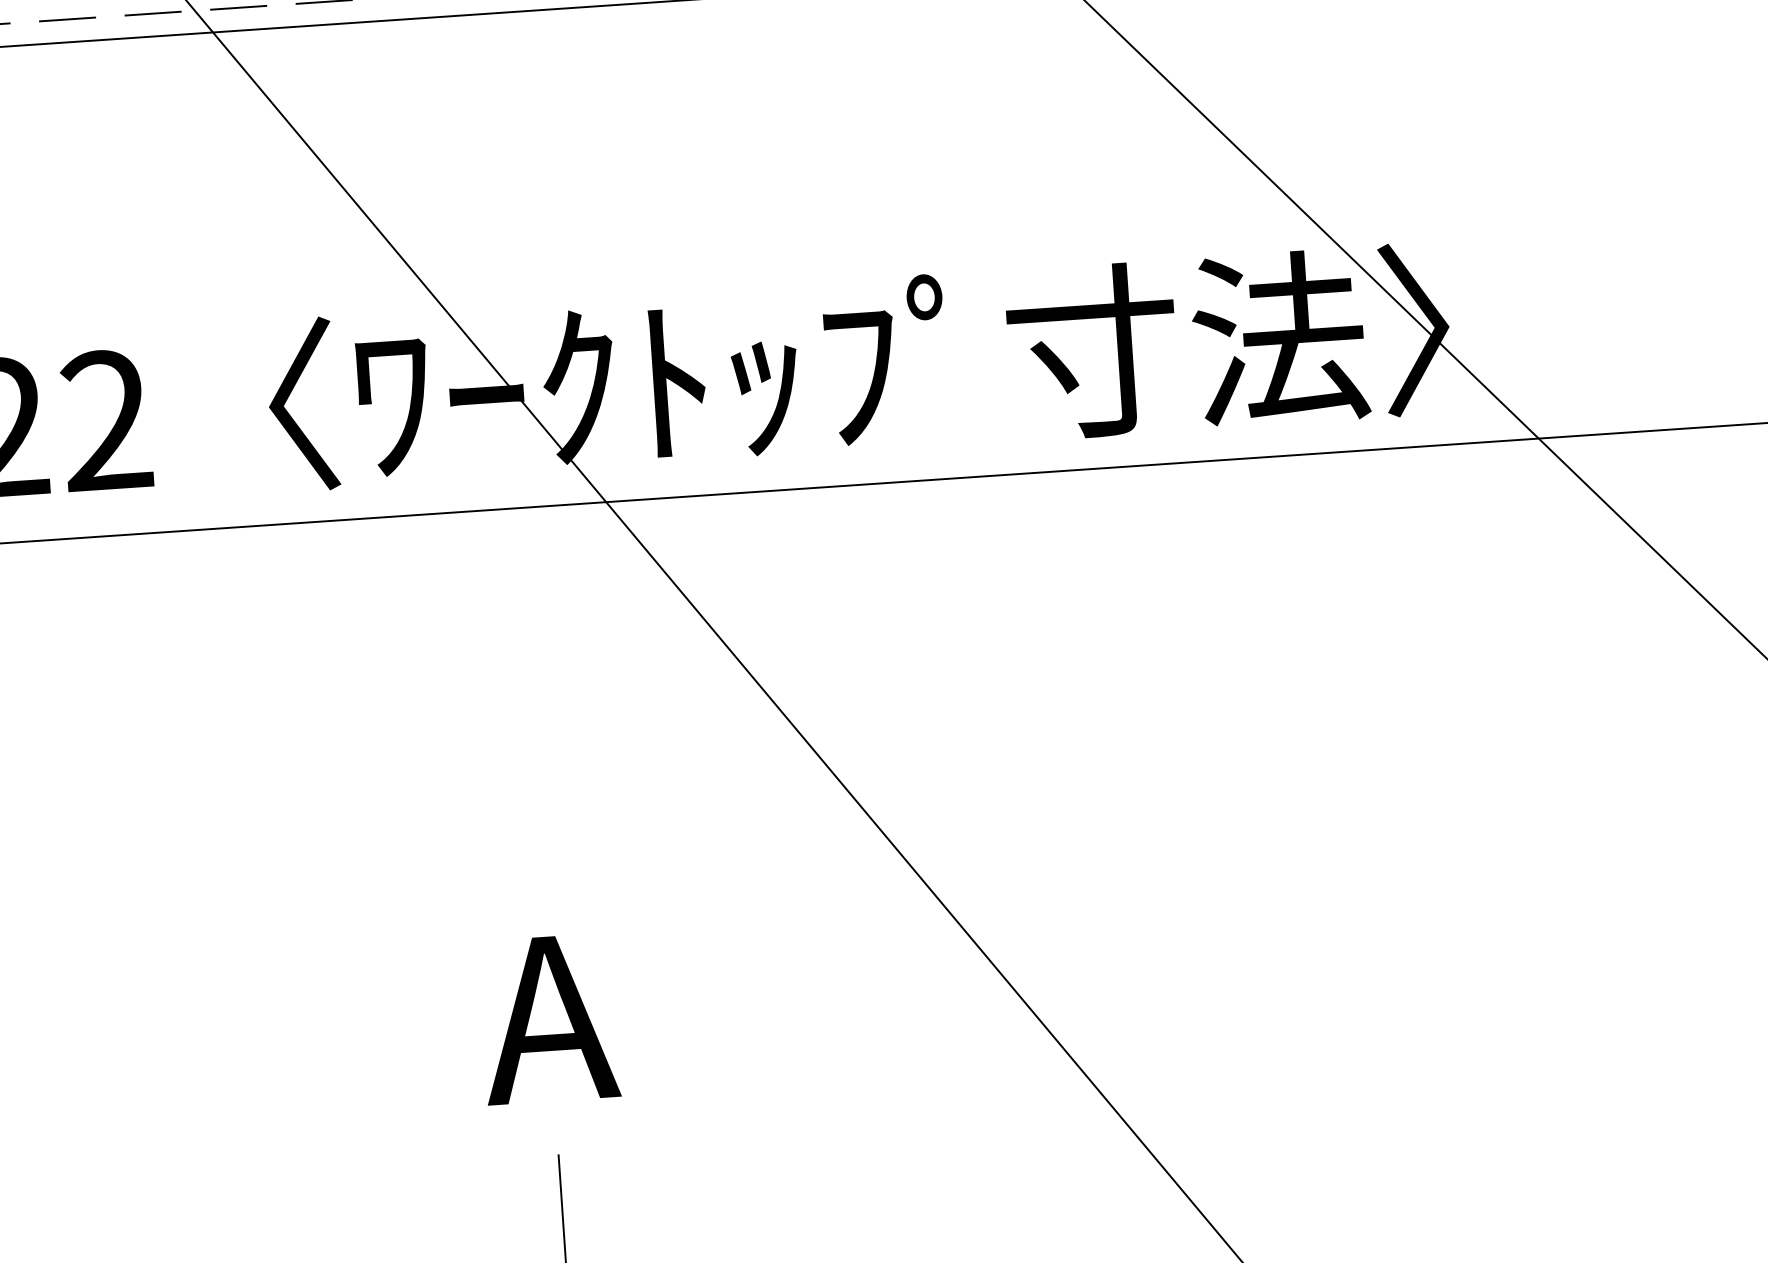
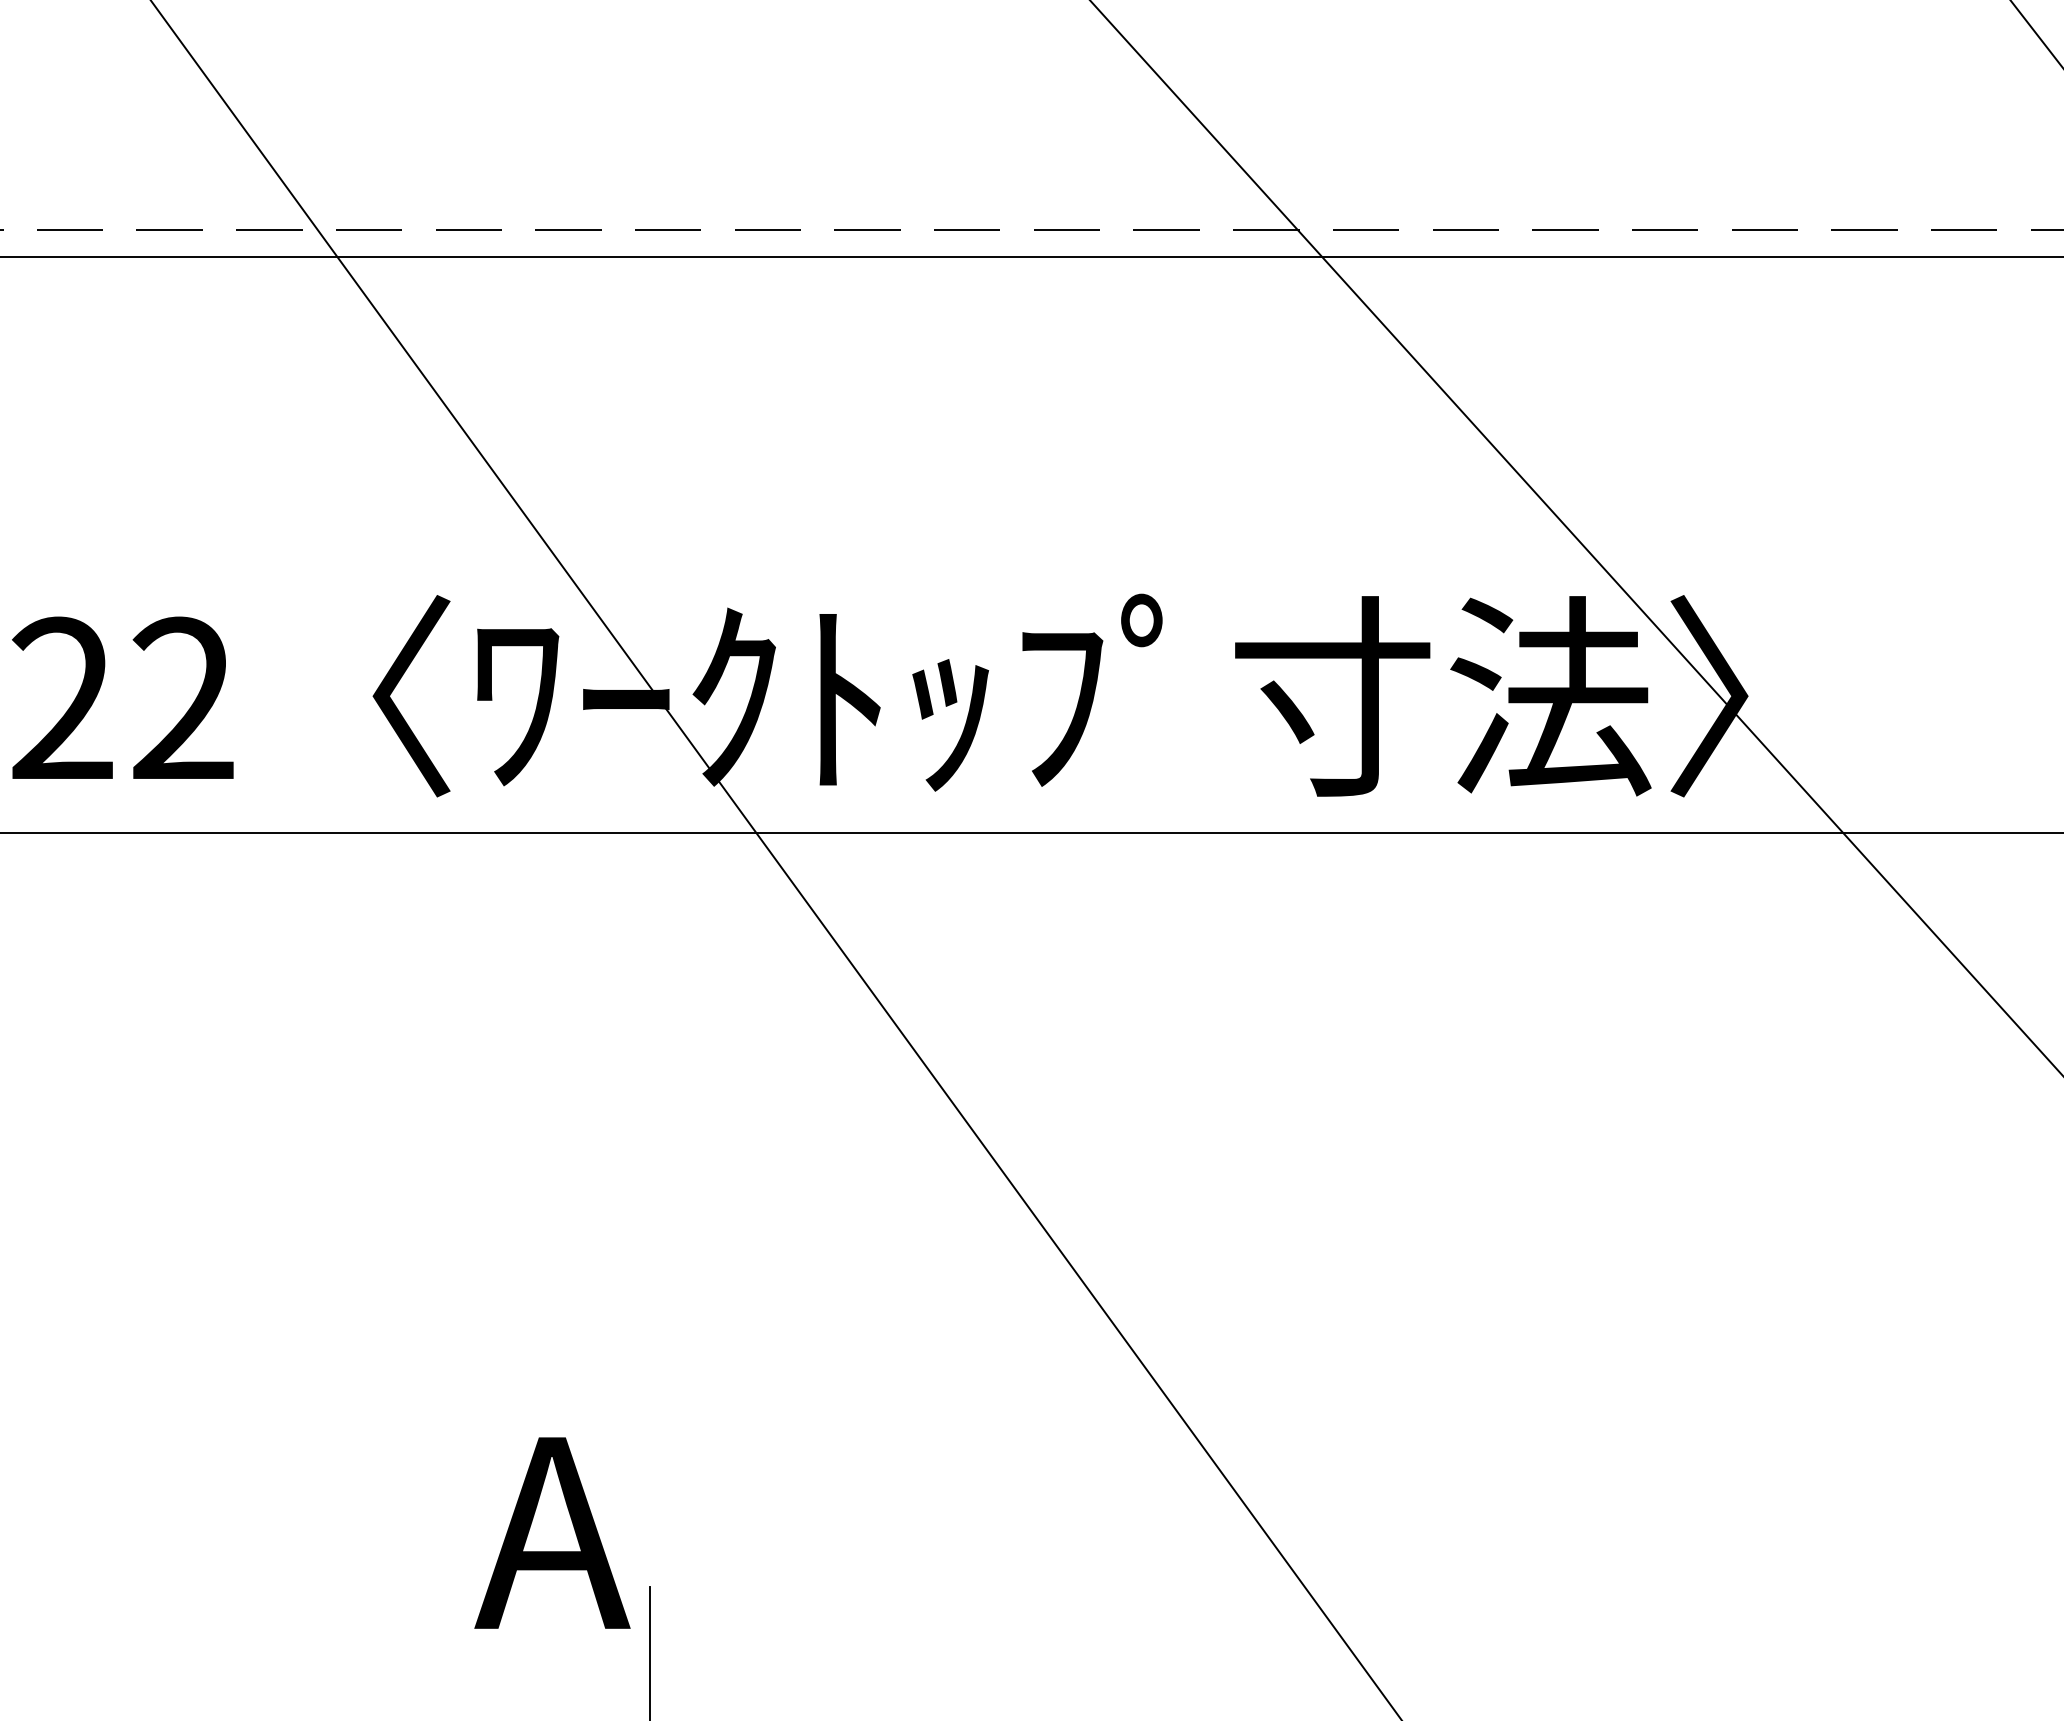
text: (549, 1018) -> (552, 1532), moved

